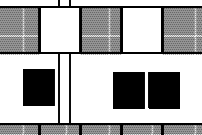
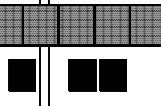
hatch: (59, 29) -> (40, 24), added
hatch: (141, 29) -> (111, 24), added
part: (146, 90) -> (97, 75), moved

